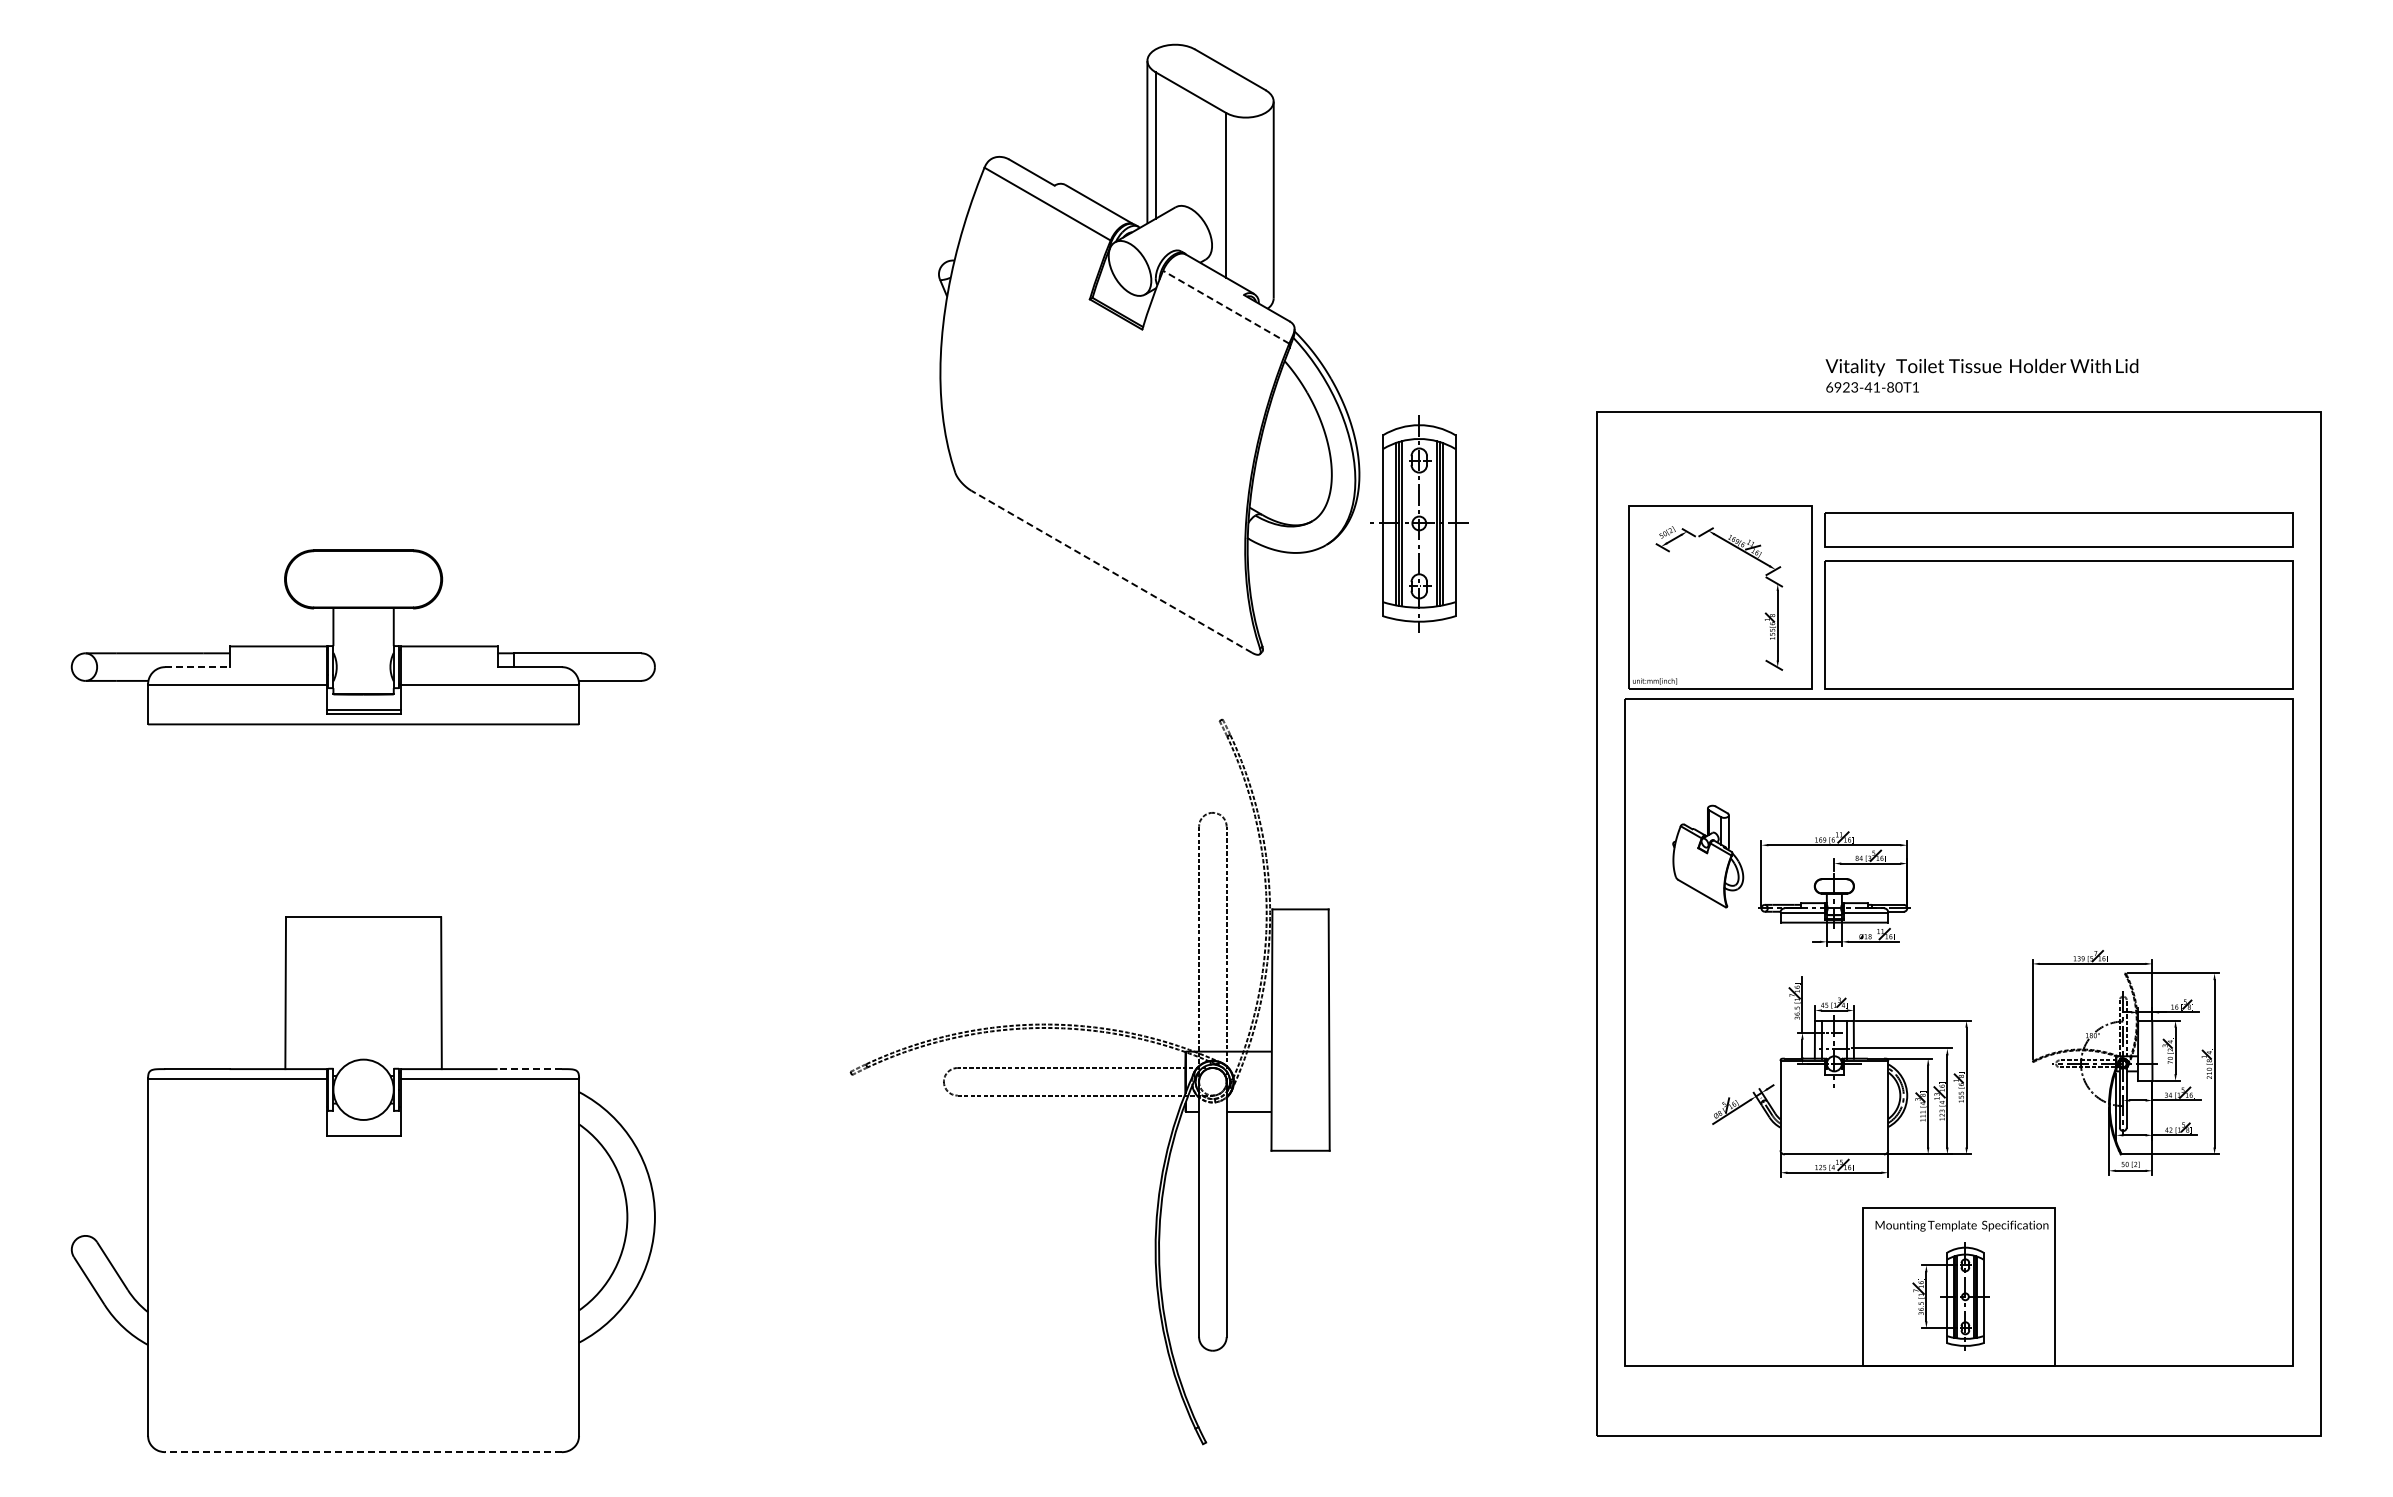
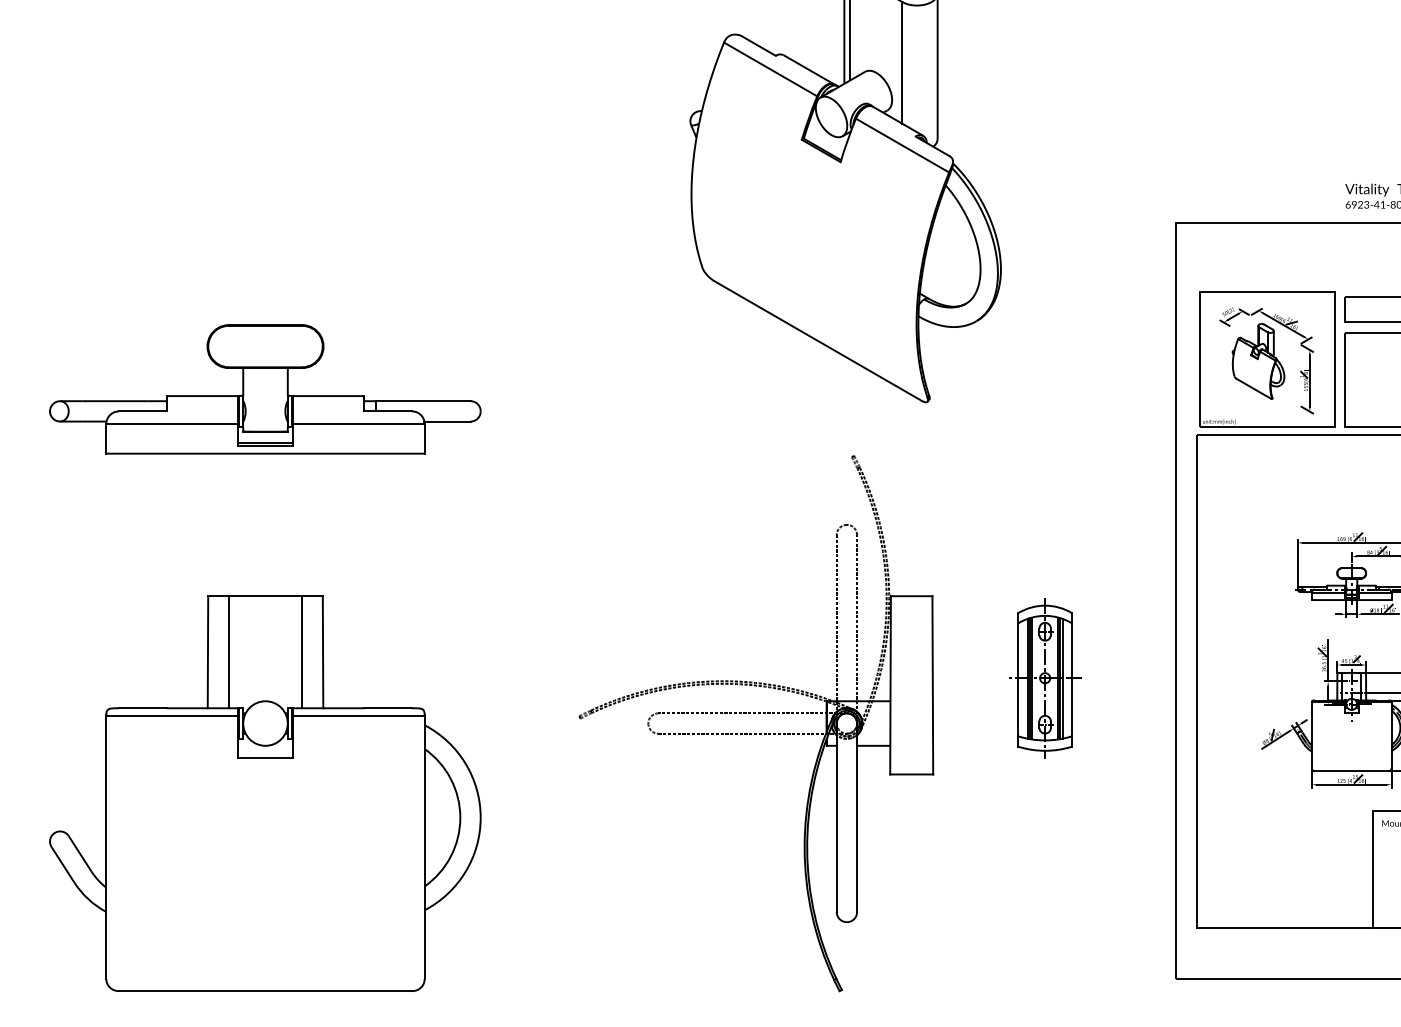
line: (1226, 307) -> (902, 145), dashed -> solid
part: (1419, 523) -> (1045, 678), moved
line: (1111, 571) -> (817, 340), dashed -> solid
line: (197, 667) -> (142, 411), dashed -> solid
part: (1708, 856) -> (1258, 361), moved
line: (313, 993) -> (228, 652), added
line: (413, 993) -> (302, 652), added
part: (1089, 1068) -> (755, 713), moved
line: (529, 1069) -> (388, 708), dashed -> solid
line: (363, 1452) -> (265, 991), dashed -> solid

